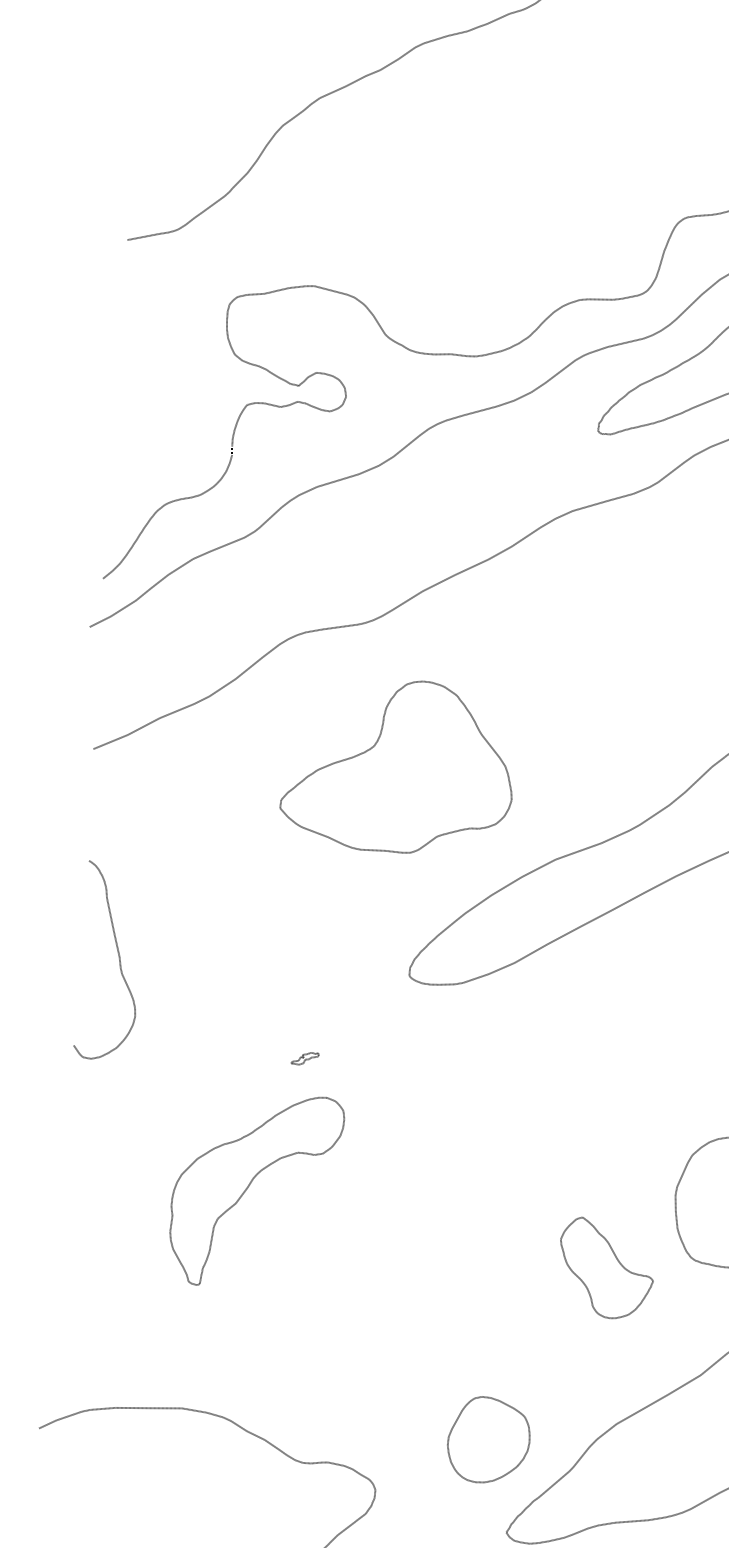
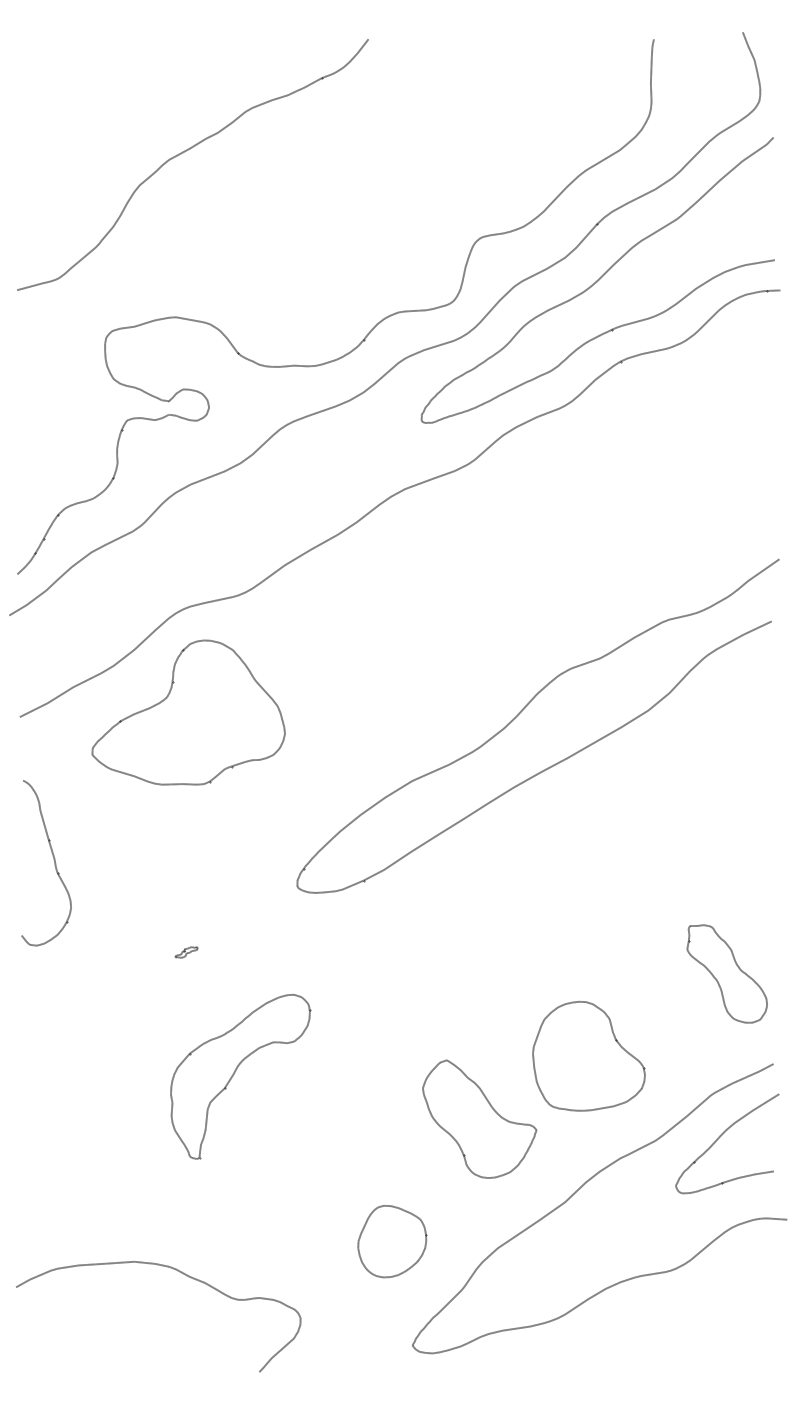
part: (398, 766) -> (188, 712), moved
curve: (119, 962) -> (54, 863), moved
part: (305, 1058) -> (186, 952), moved
part: (248, 1187) -> (234, 1074), moved
part: (606, 1267) -> (479, 1118), size x1.43
part: (489, 1440) -> (392, 1241), moved

